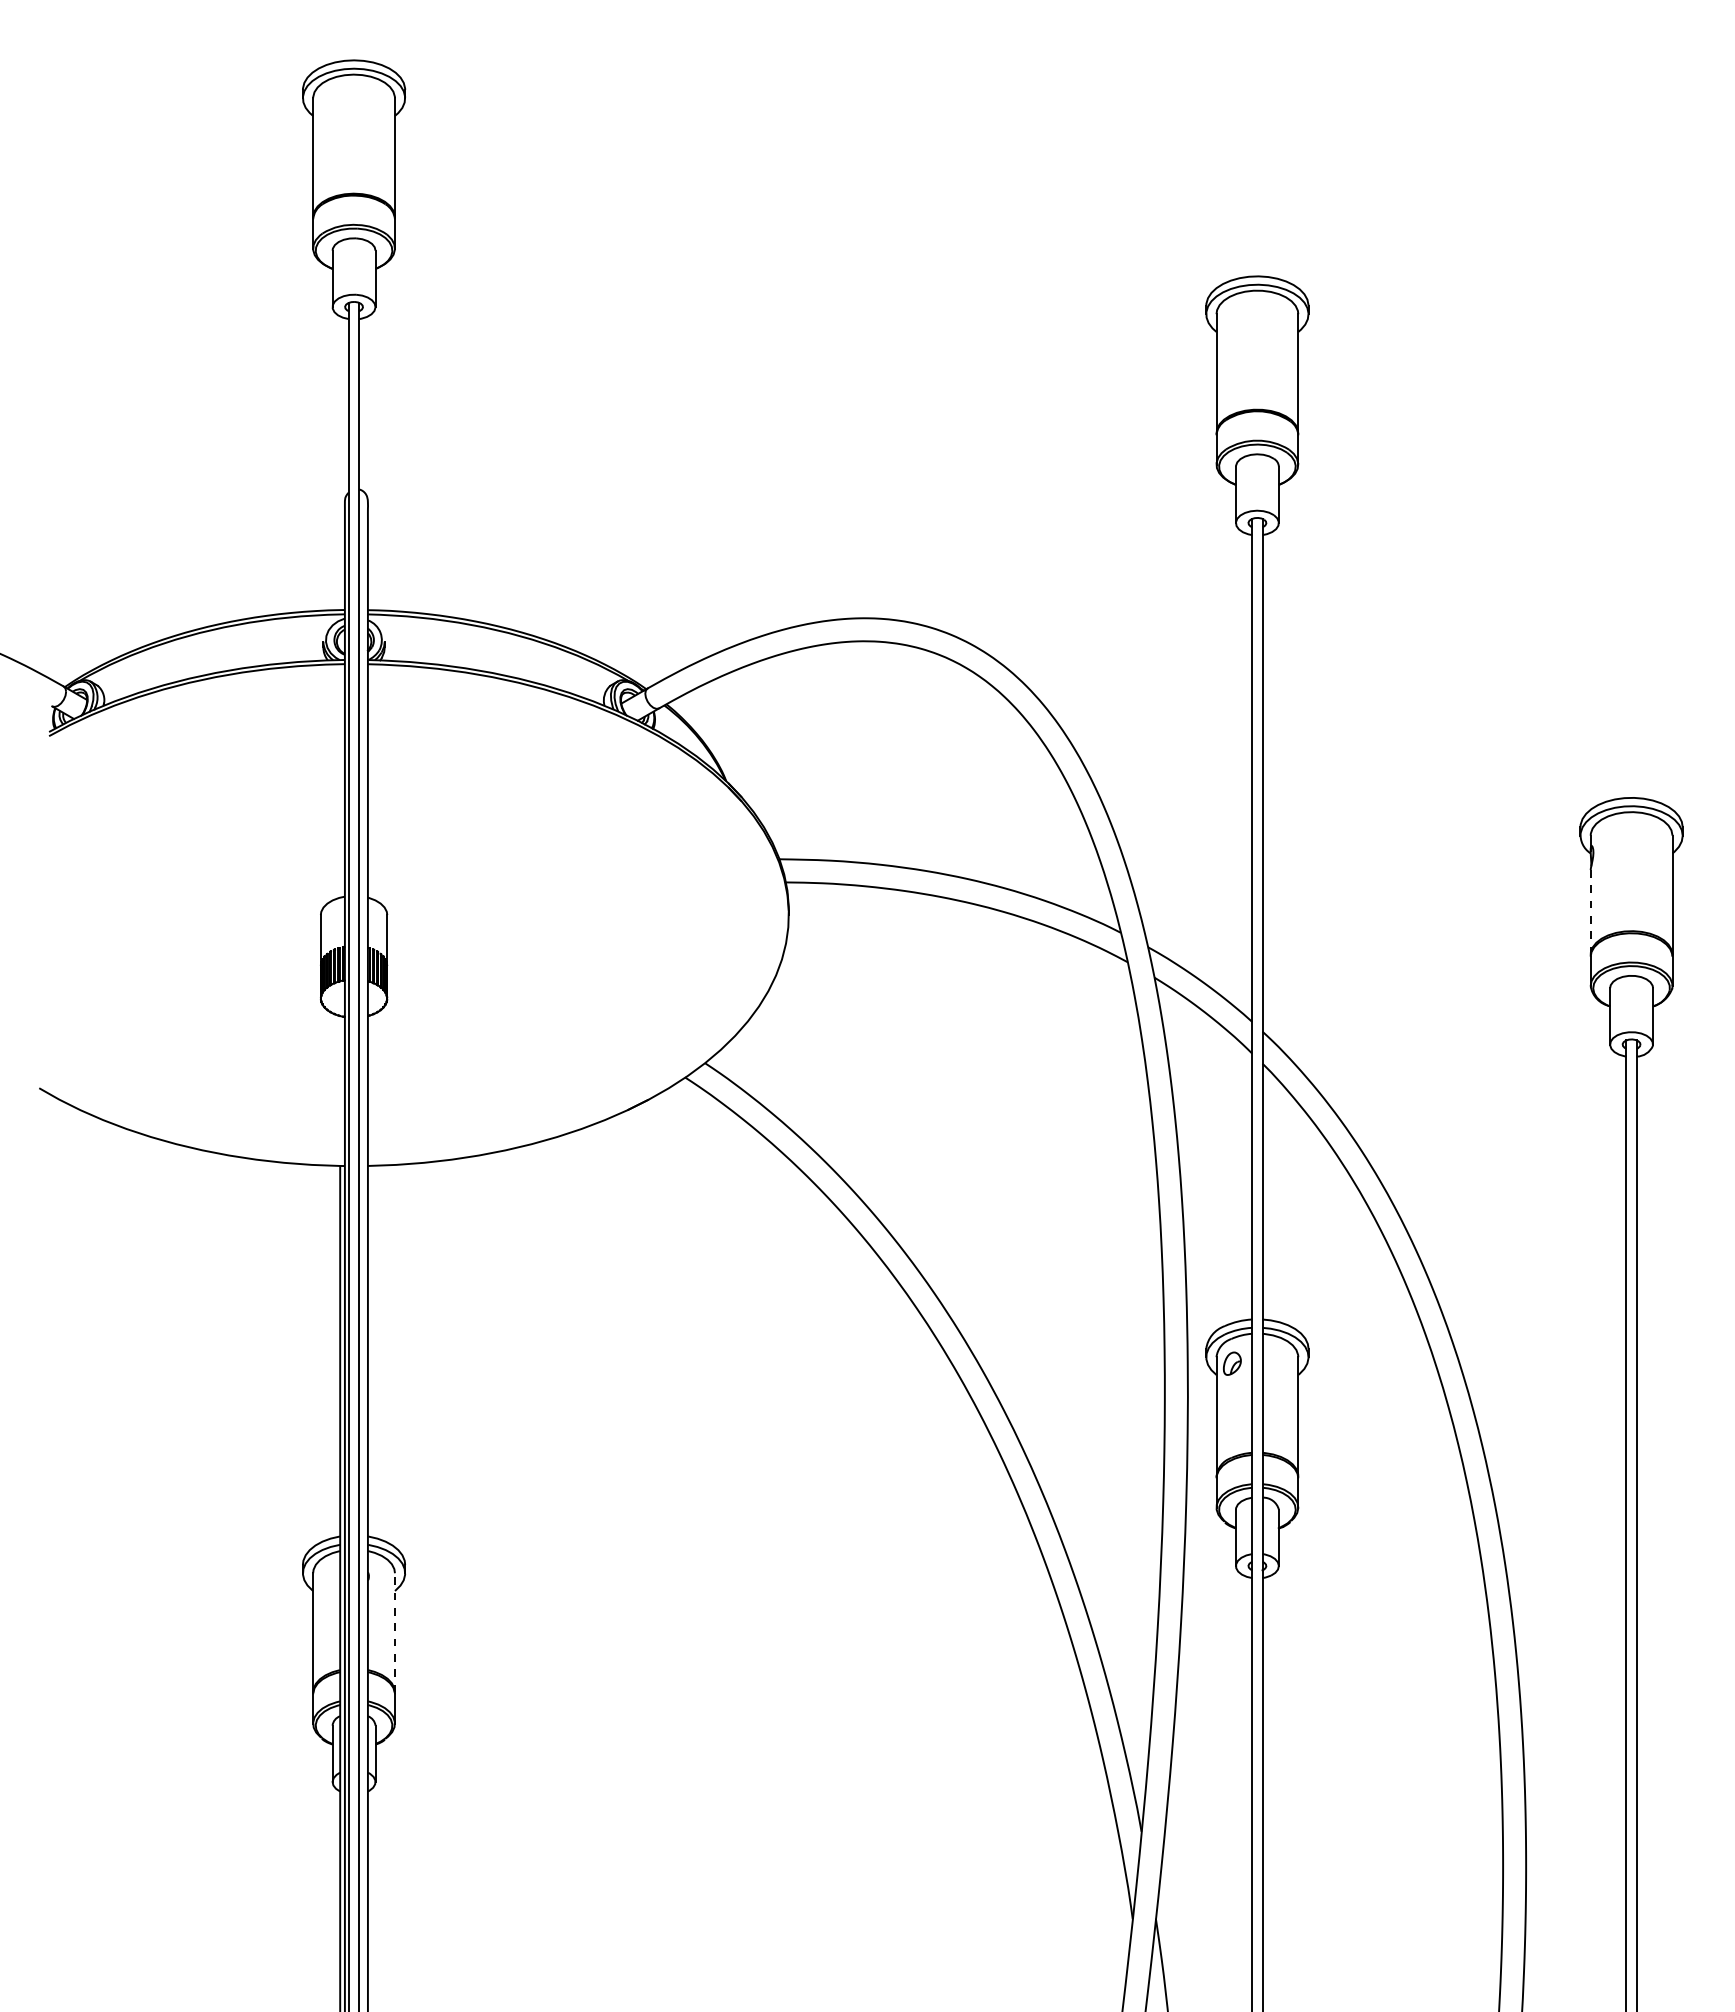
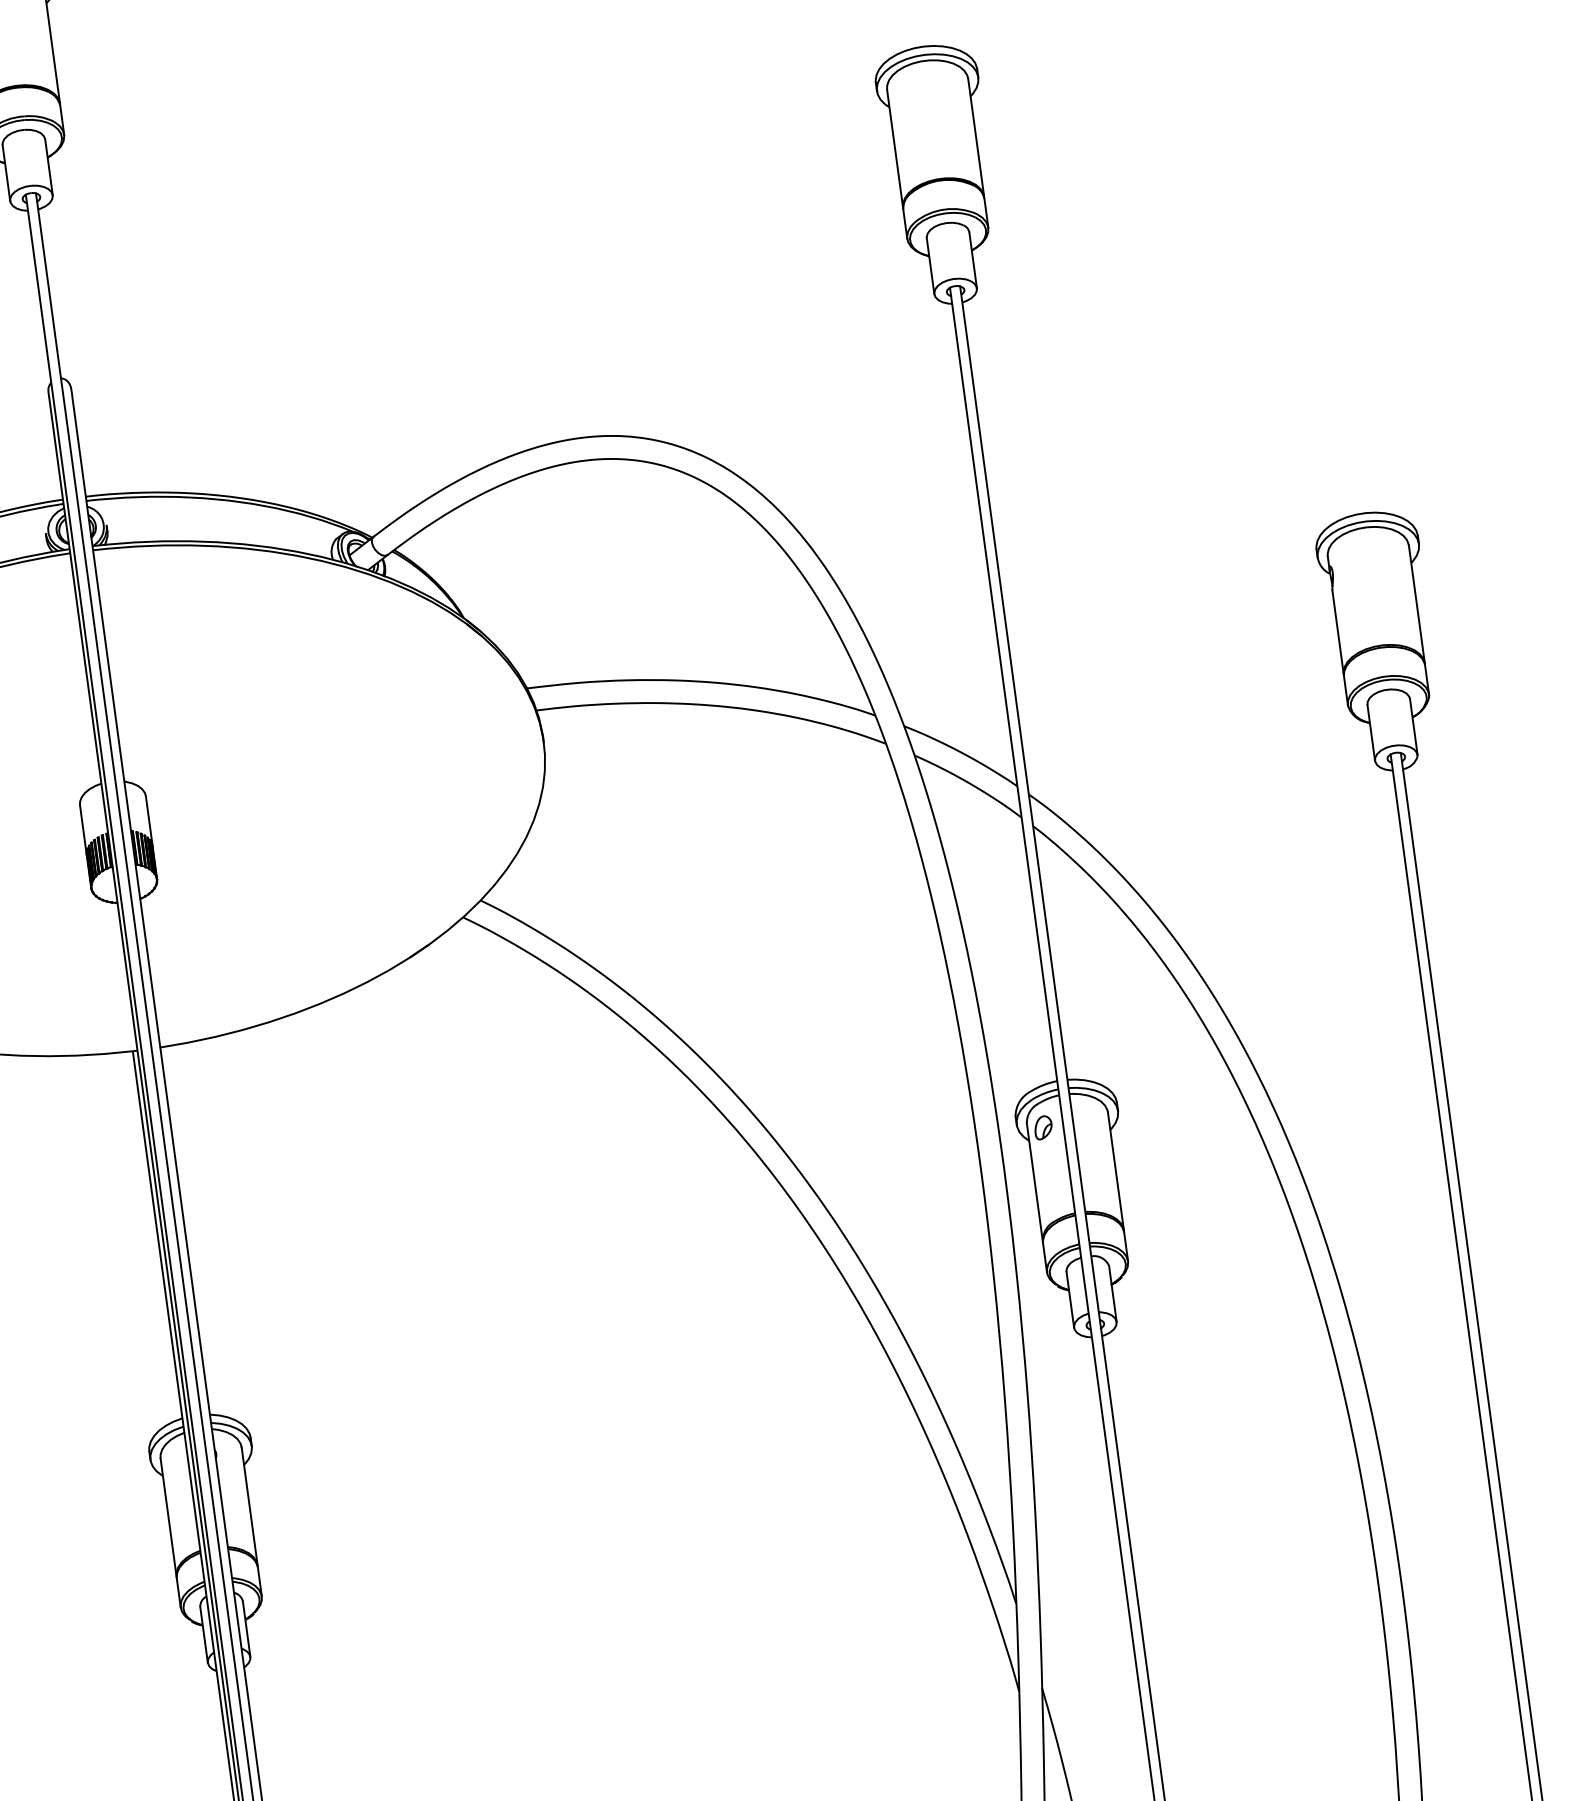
line: (1590, 912) -> (1337, 632), dashed -> solid
line: (394, 1632) -> (249, 1506), dashed -> solid

